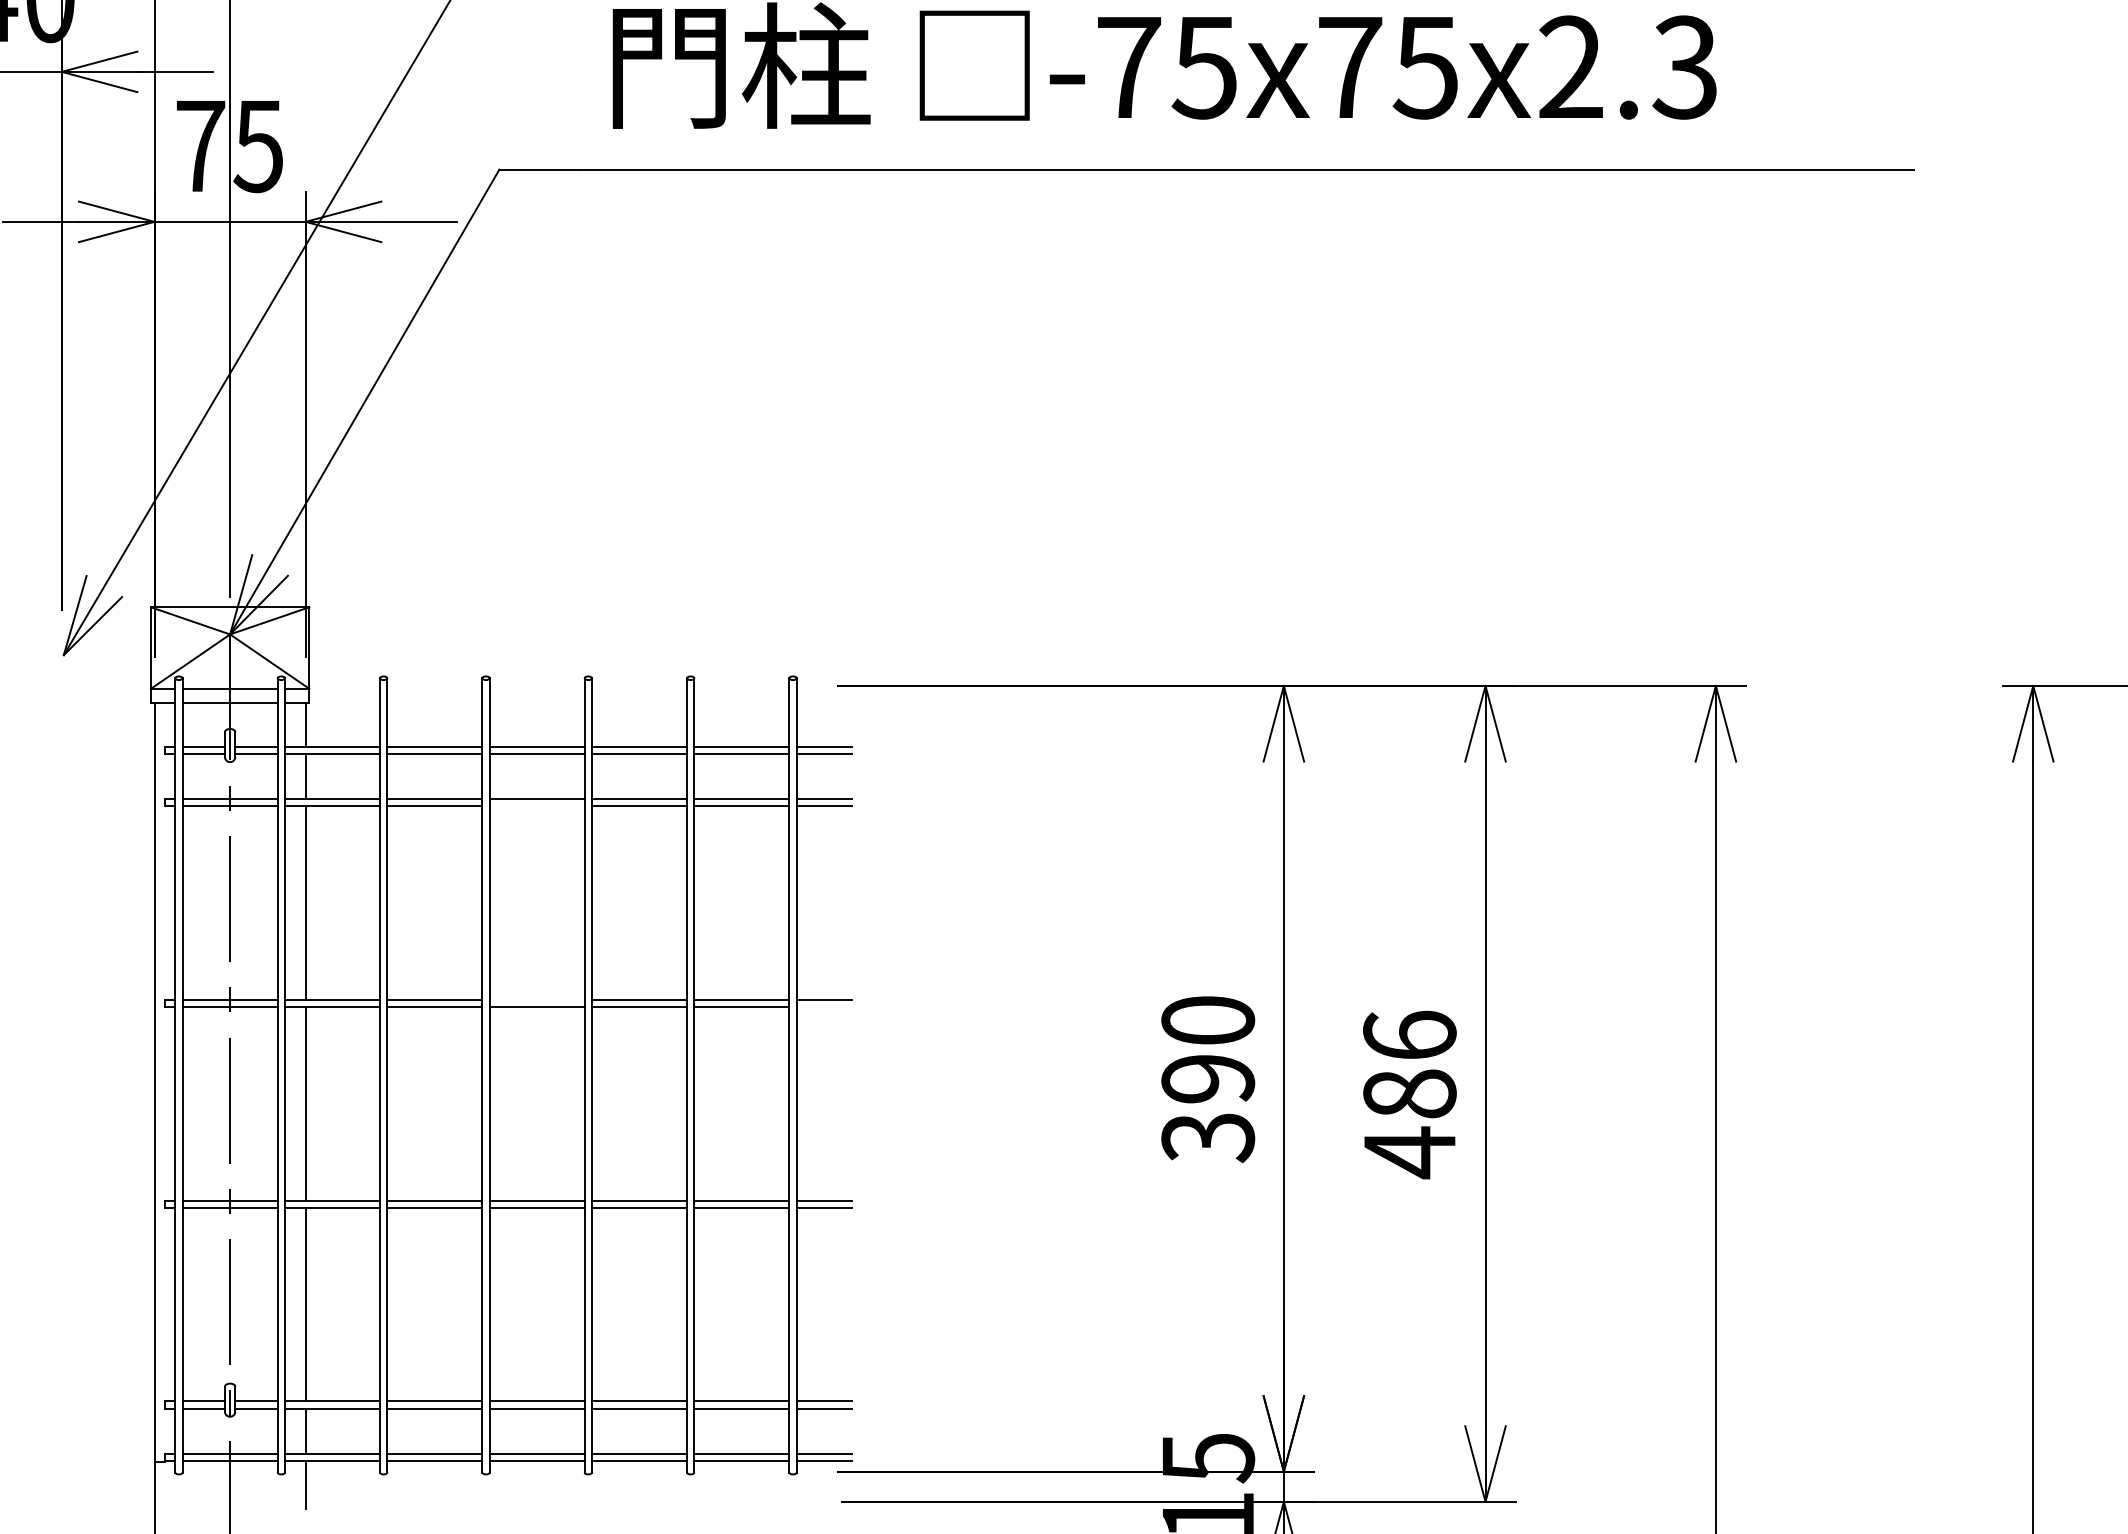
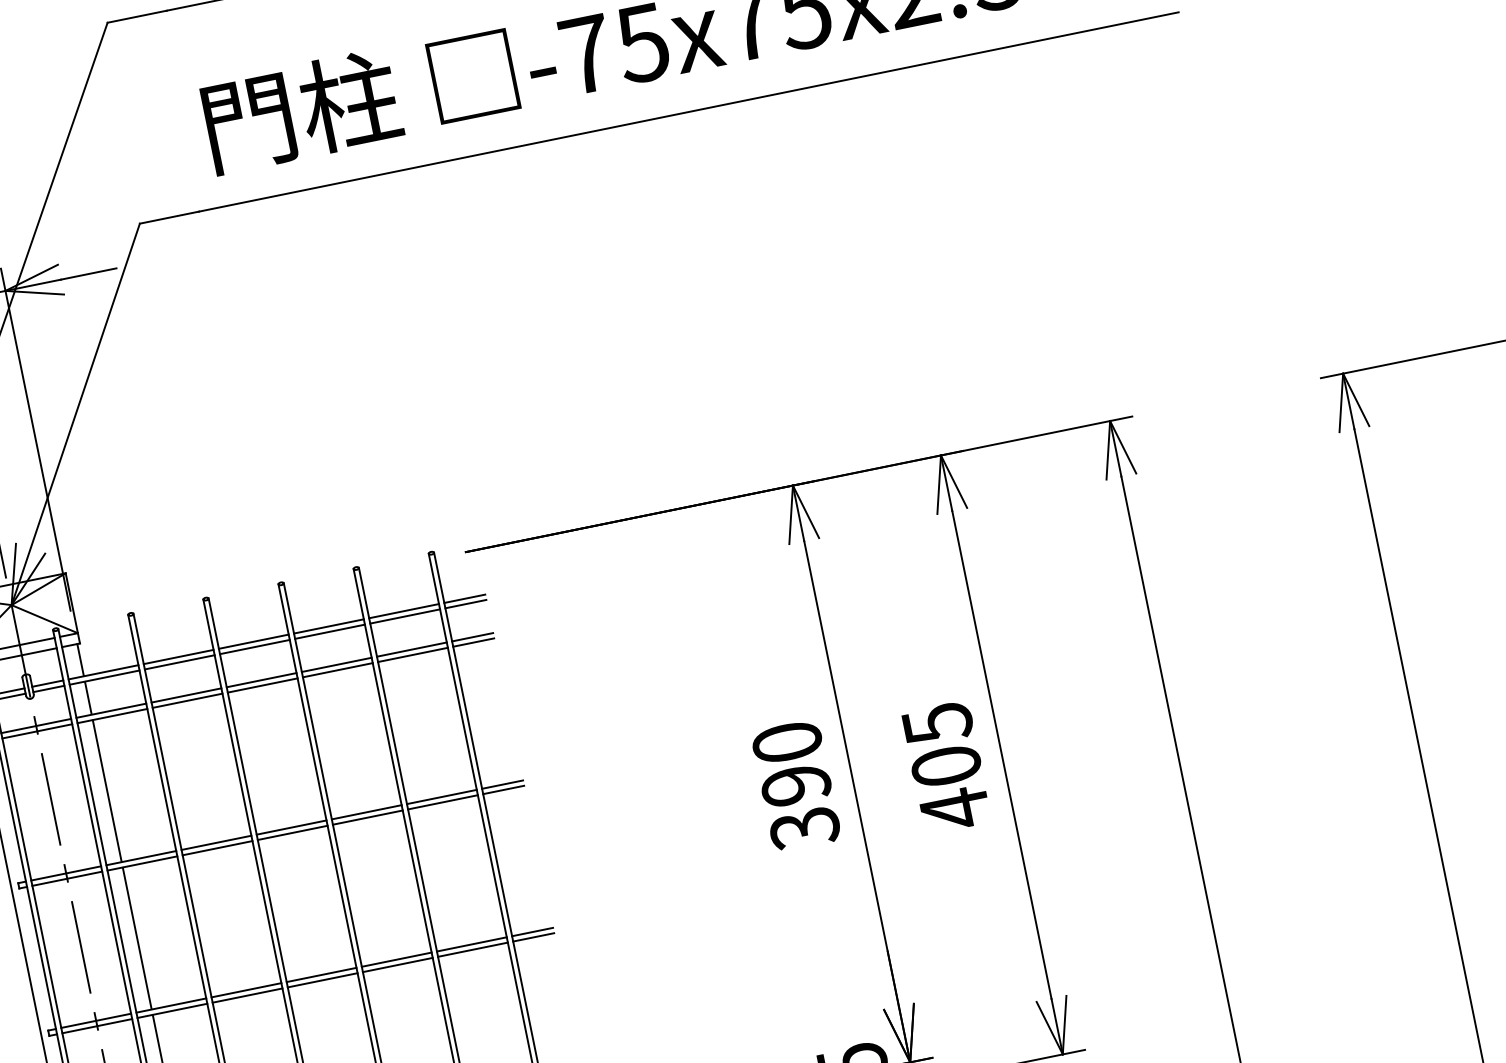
line: (536, 806) -> (262, 685), added
line: (536, 999) -> (291, 827), added
line: (824, 1007) -> (503, 790), added
text: (1409, 1064) -> (941, 744), 486 -> 405

